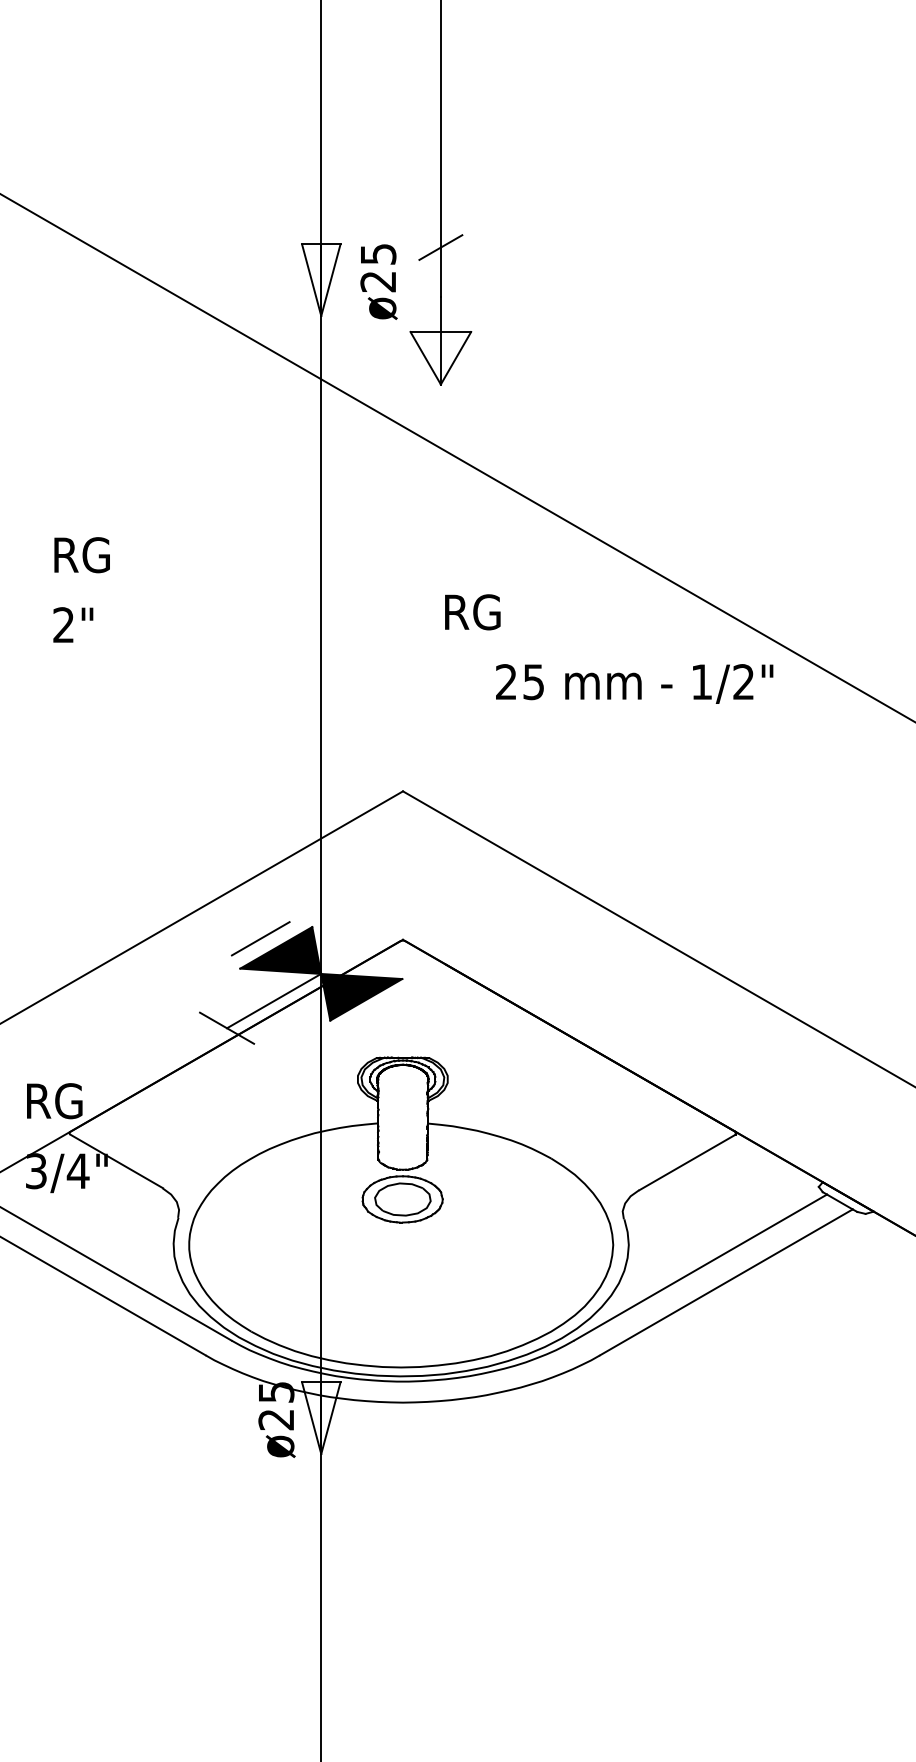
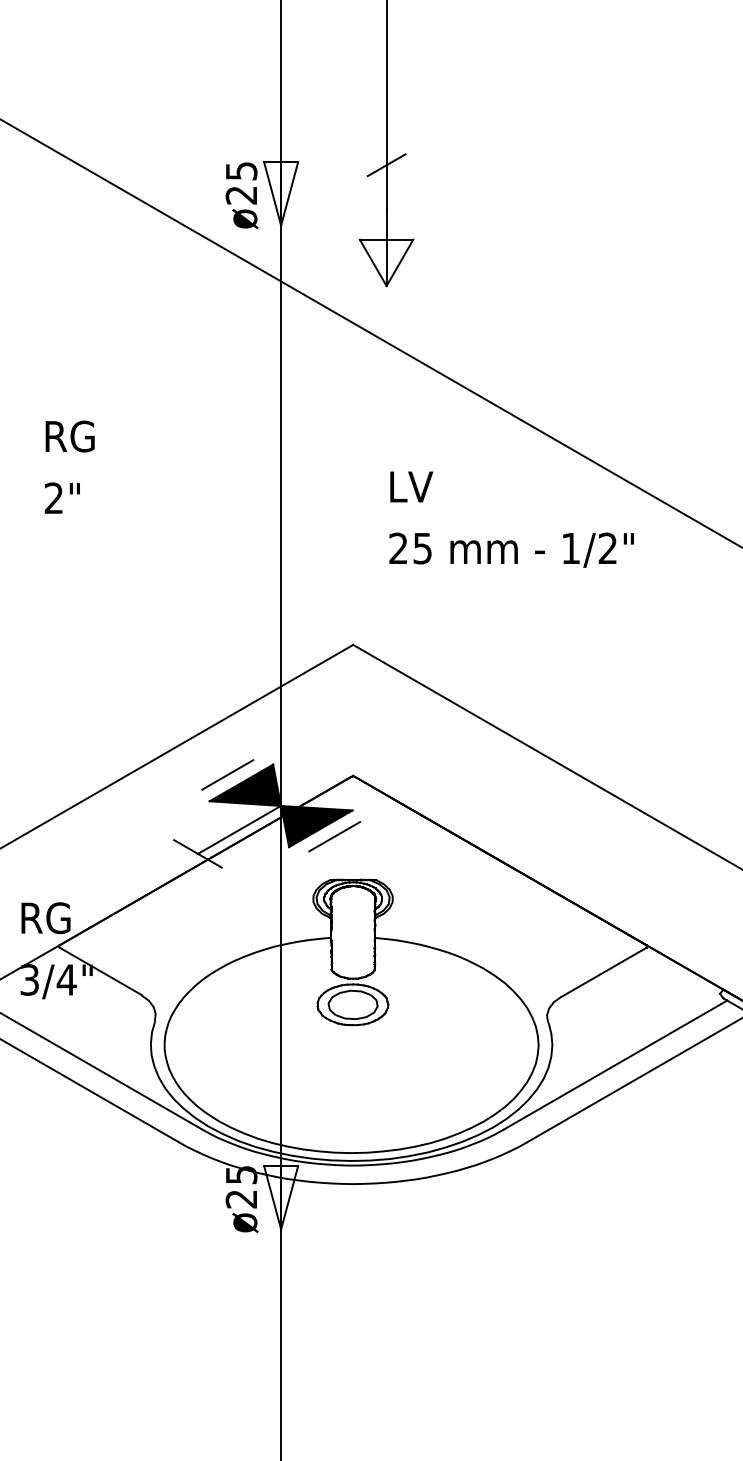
text: (378, 281) -> (241, 195), moved
text: (474, 612) -> (416, 487), RG -> LV
text: (634, 683) -> (511, 549), moved
line: (381, 1008) -> (334, 836), added

